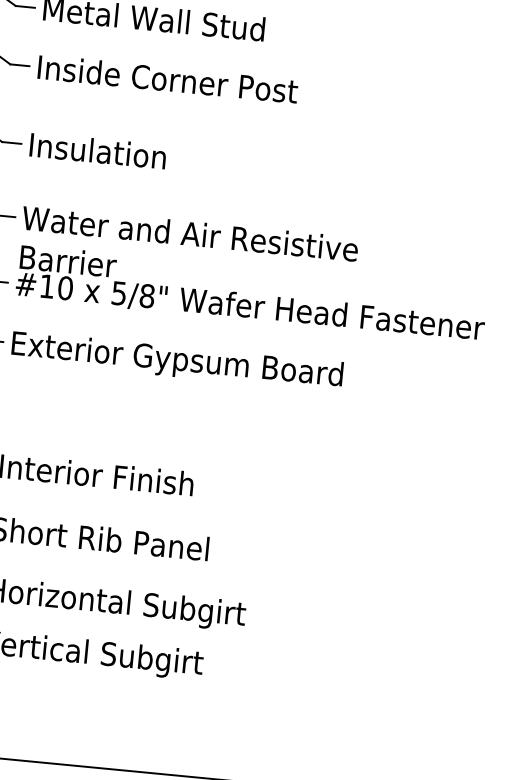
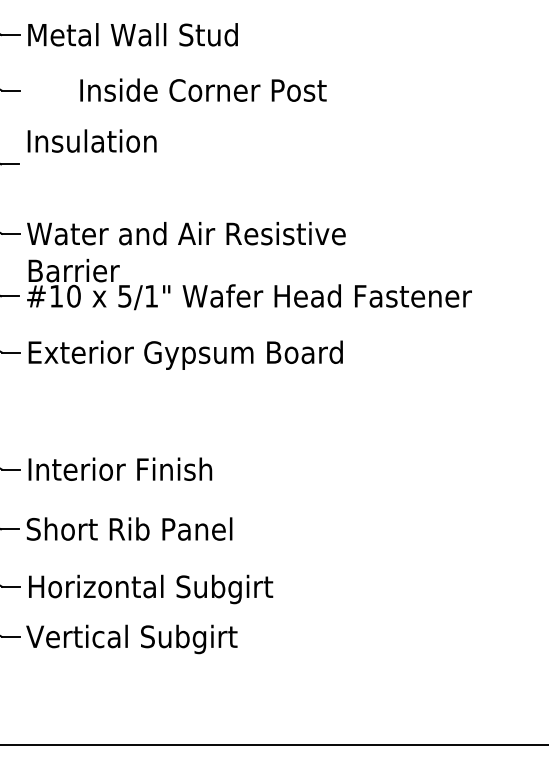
text: (168, 78) -> (203, 89), moved
text: (97, 150) -> (91, 140), moved
text: (147, 295) -> (151, 295), 5/8" -> 5/1"

